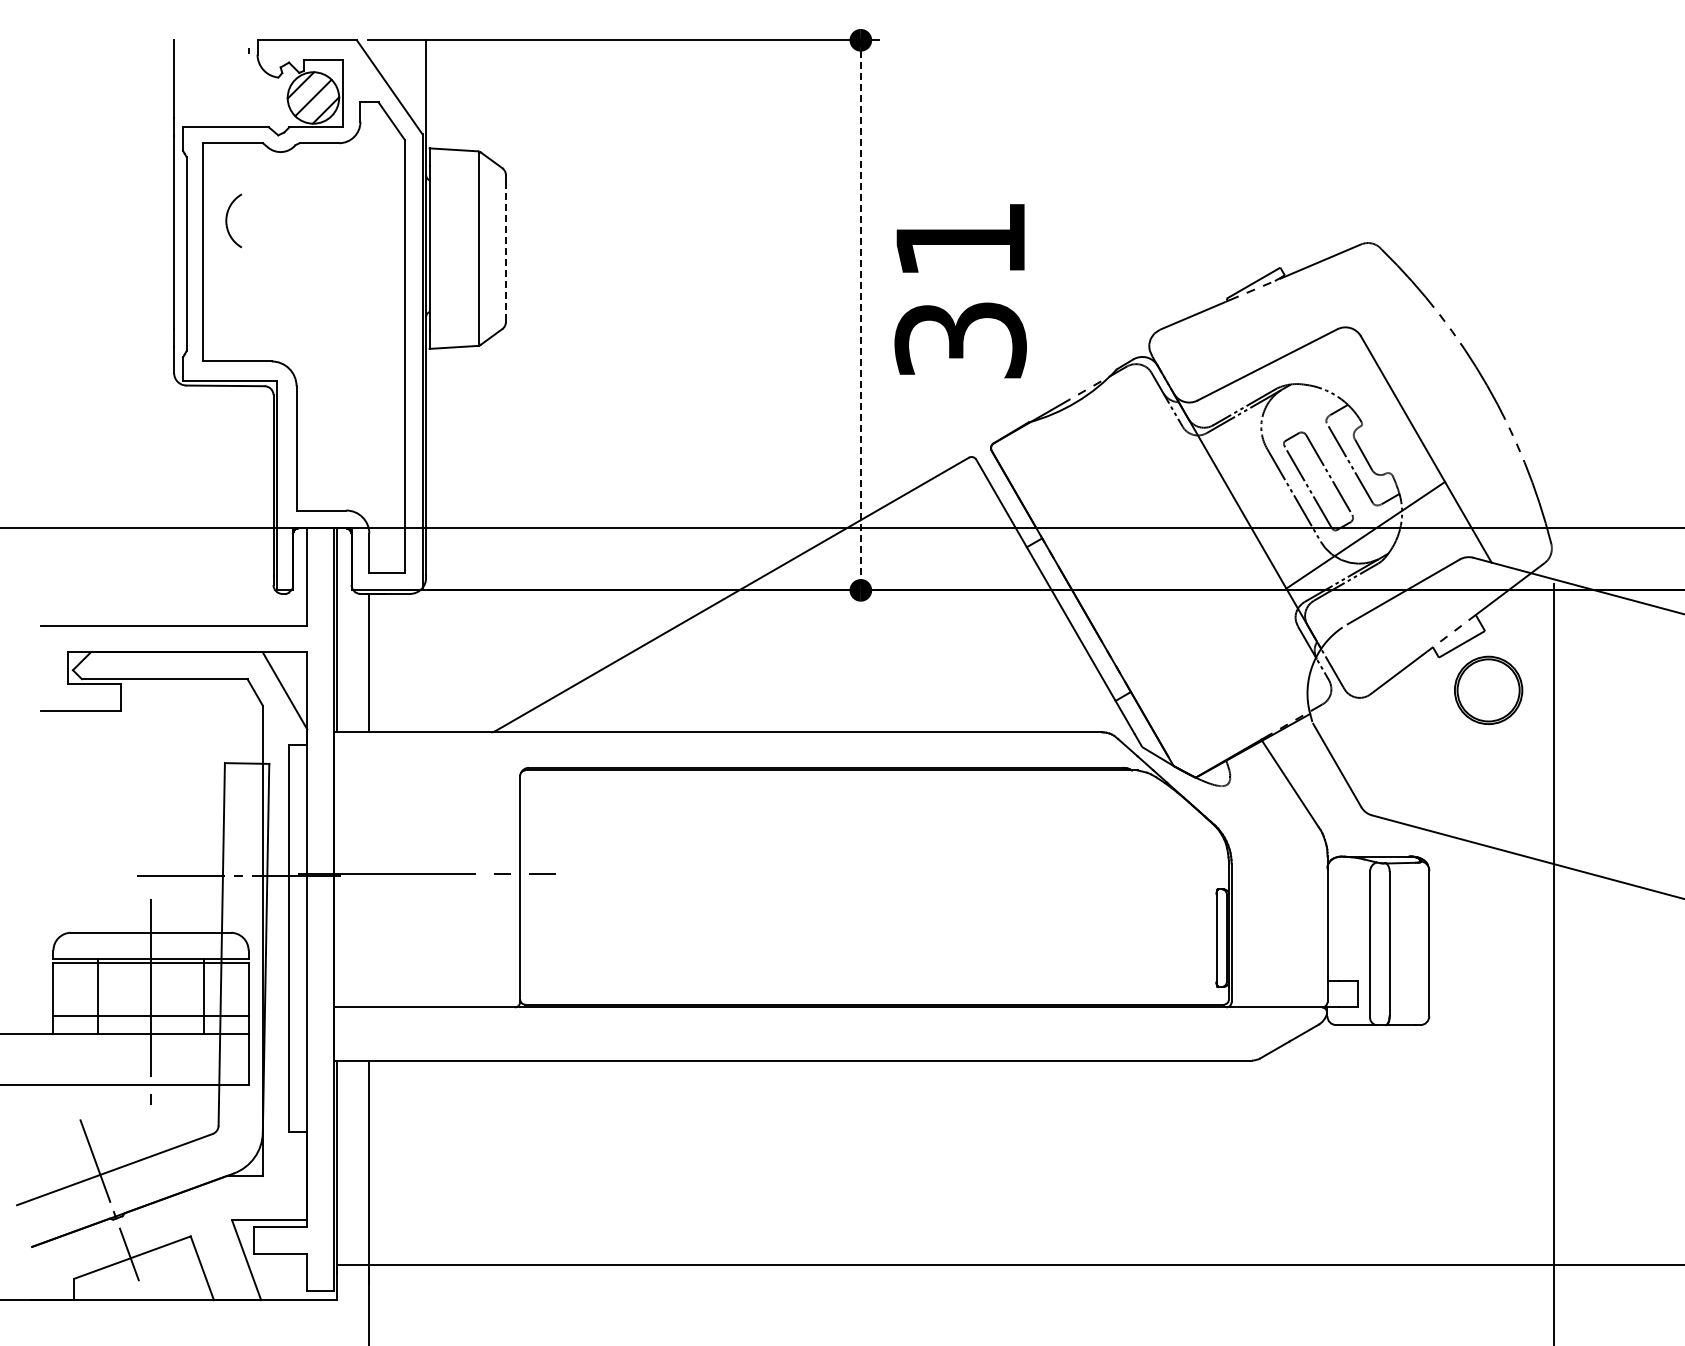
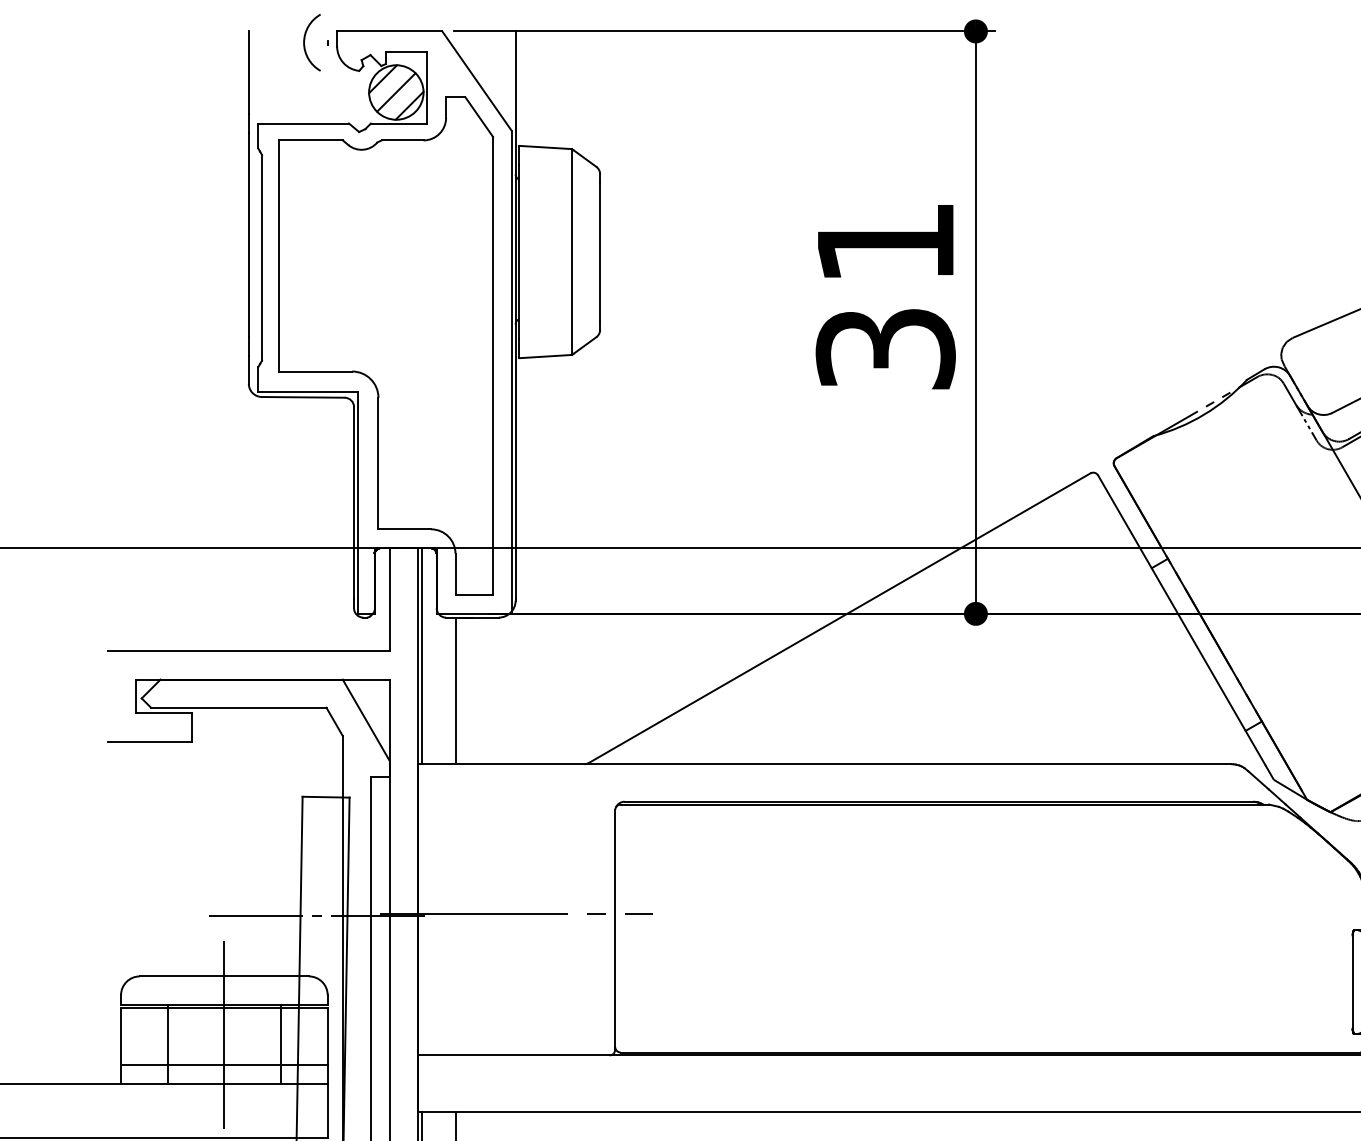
arc: (227, 220) -> (305, 42), moved
line: (505, 249) -> (599, 252), dashed -> solid
text: (960, 291) -> (885, 297), moved
line: (860, 315) -> (975, 322), dashed -> solid

